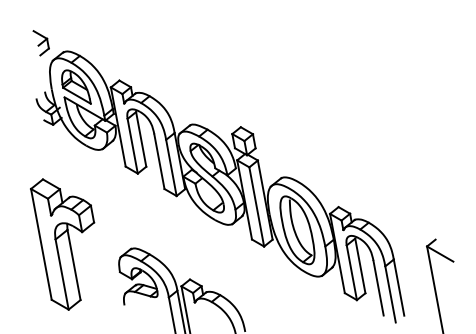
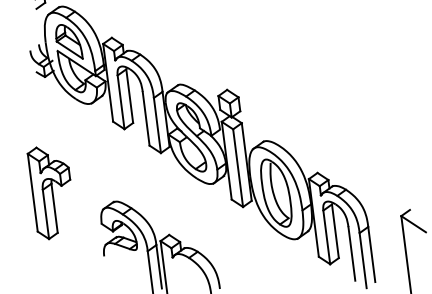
part: (62, 243) -> (47, 192), size x0.71

